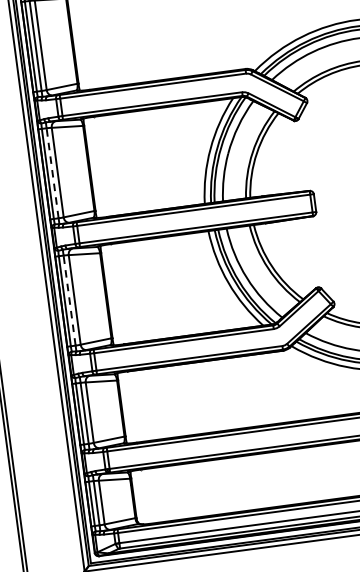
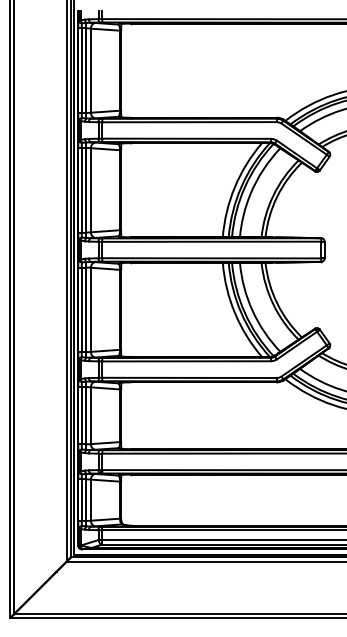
line: (52, 172) -> (86, 189), dashed -> solid
line: (69, 300) -> (86, 309), dashed -> solid

